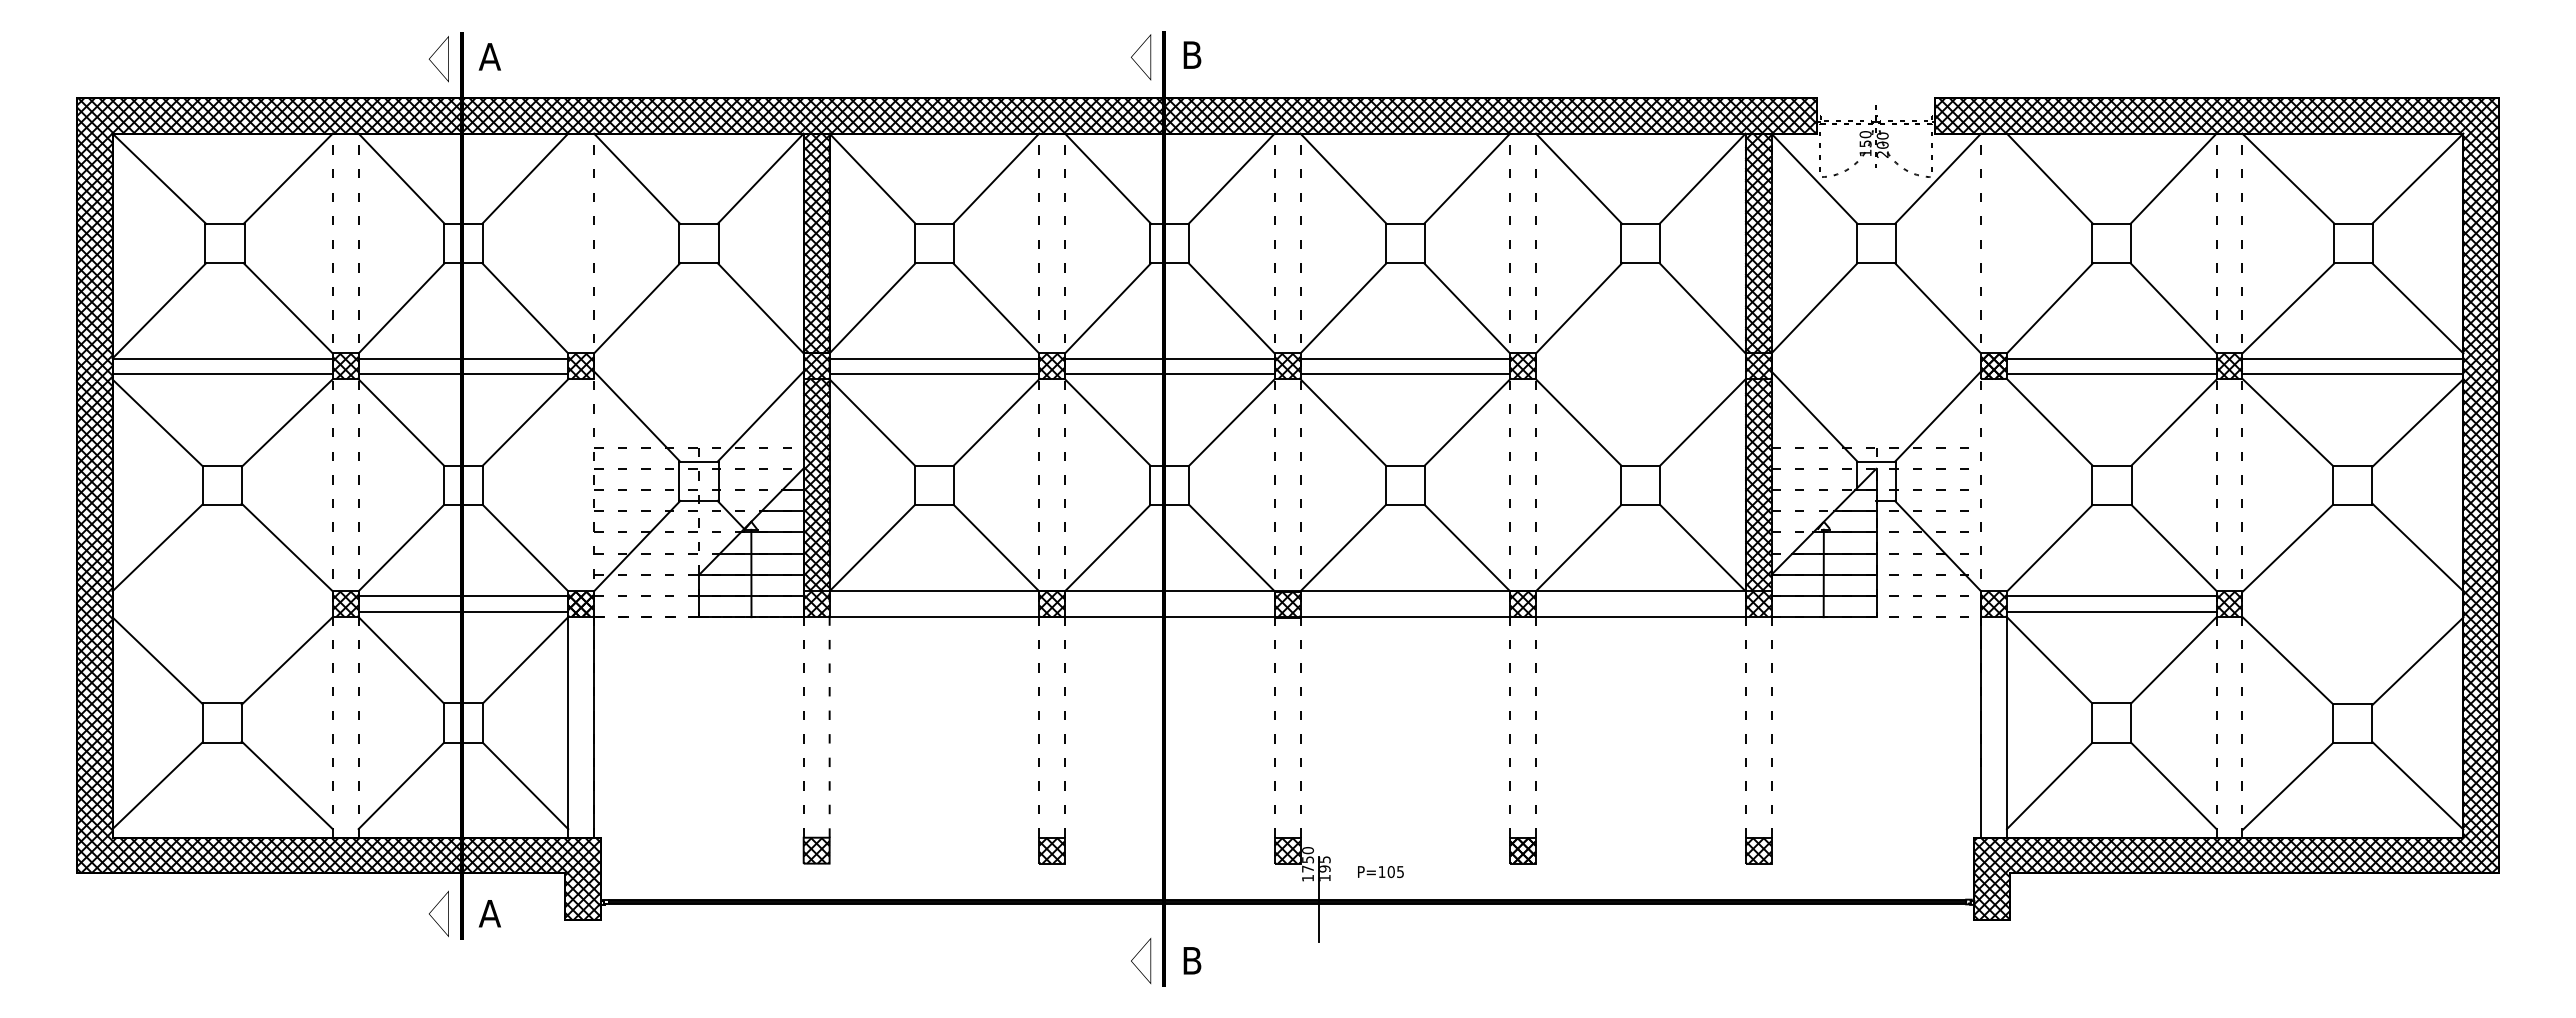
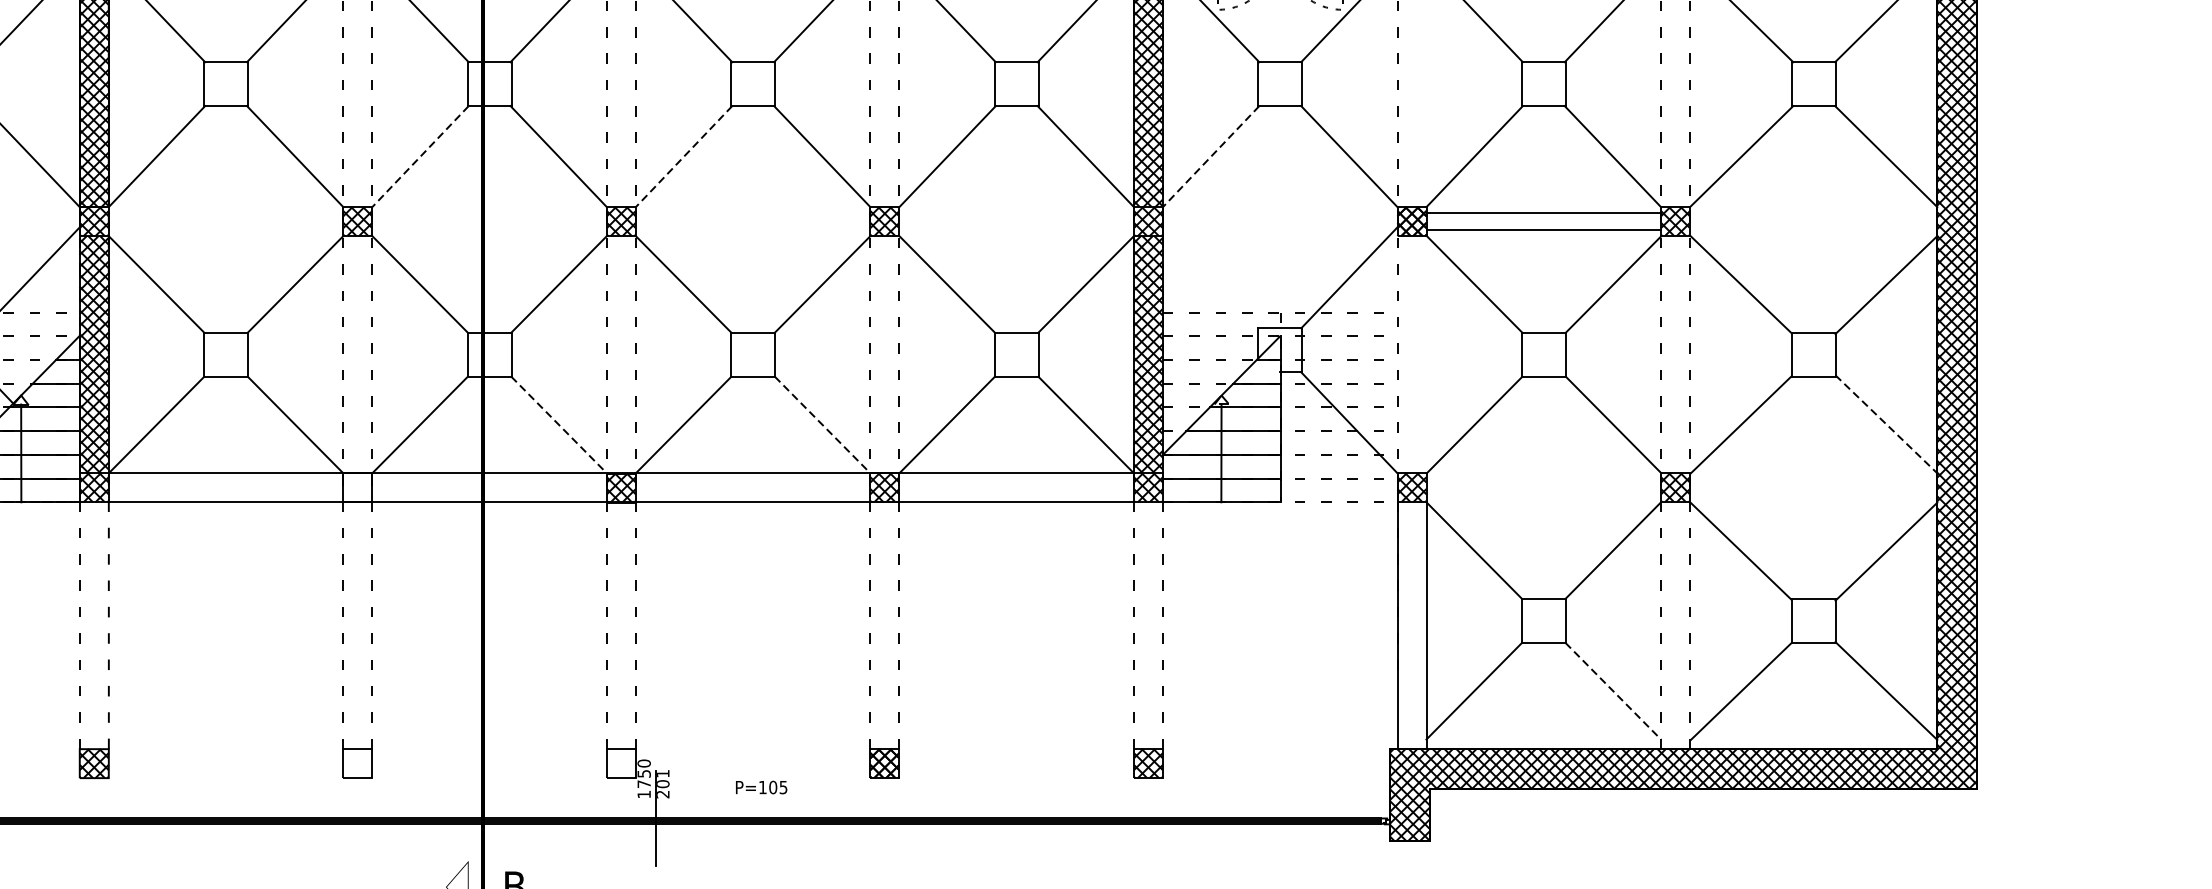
line: (1107, 308) -> (419, 156), solid -> dashed
line: (1343, 308) -> (683, 156), solid -> dashed
line: (1814, 308) -> (1211, 156), solid -> dashed
line: (934, 358) -> (226, 212), removed
line: (1169, 358) -> (489, 212), removed
line: (1405, 358) -> (753, 212), removed
line: (2352, 358) -> (1813, 212), removed
line: (934, 374) -> (226, 230), removed
line: (1169, 374) -> (489, 230), removed
line: (1405, 374) -> (753, 230), removed
line: (2352, 374) -> (1813, 230), removed
line: (1814, 416) -> (1211, 277), removed
line: (2418, 547) -> (1887, 424), solid -> dashed
line: (1231, 548) -> (558, 425), solid -> dashed
line: (1467, 548) -> (822, 425), solid -> dashed
line: (2111, 596) -> (1543, 479), removed
hatch: (1052, 604) -> (358, 488), removed
line: (2111, 612) -> (1543, 497), removed
line: (2173, 785) -> (1612, 690), solid -> dashed
hatch: (1052, 850) -> (358, 763), removed
hatch: (1287, 850) -> (621, 763), removed
text: (1325, 868) -> (663, 783), 195 -> 201
text: (1380, 871) -> (761, 786), moved

